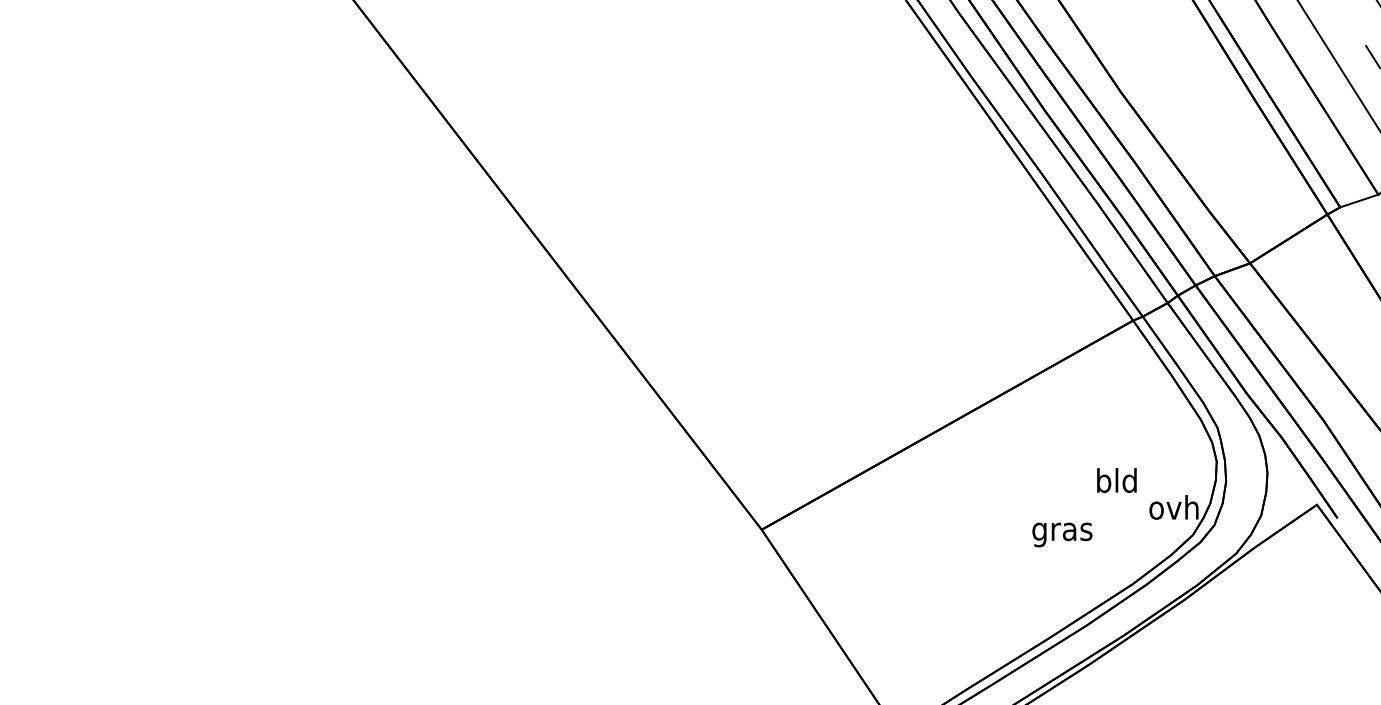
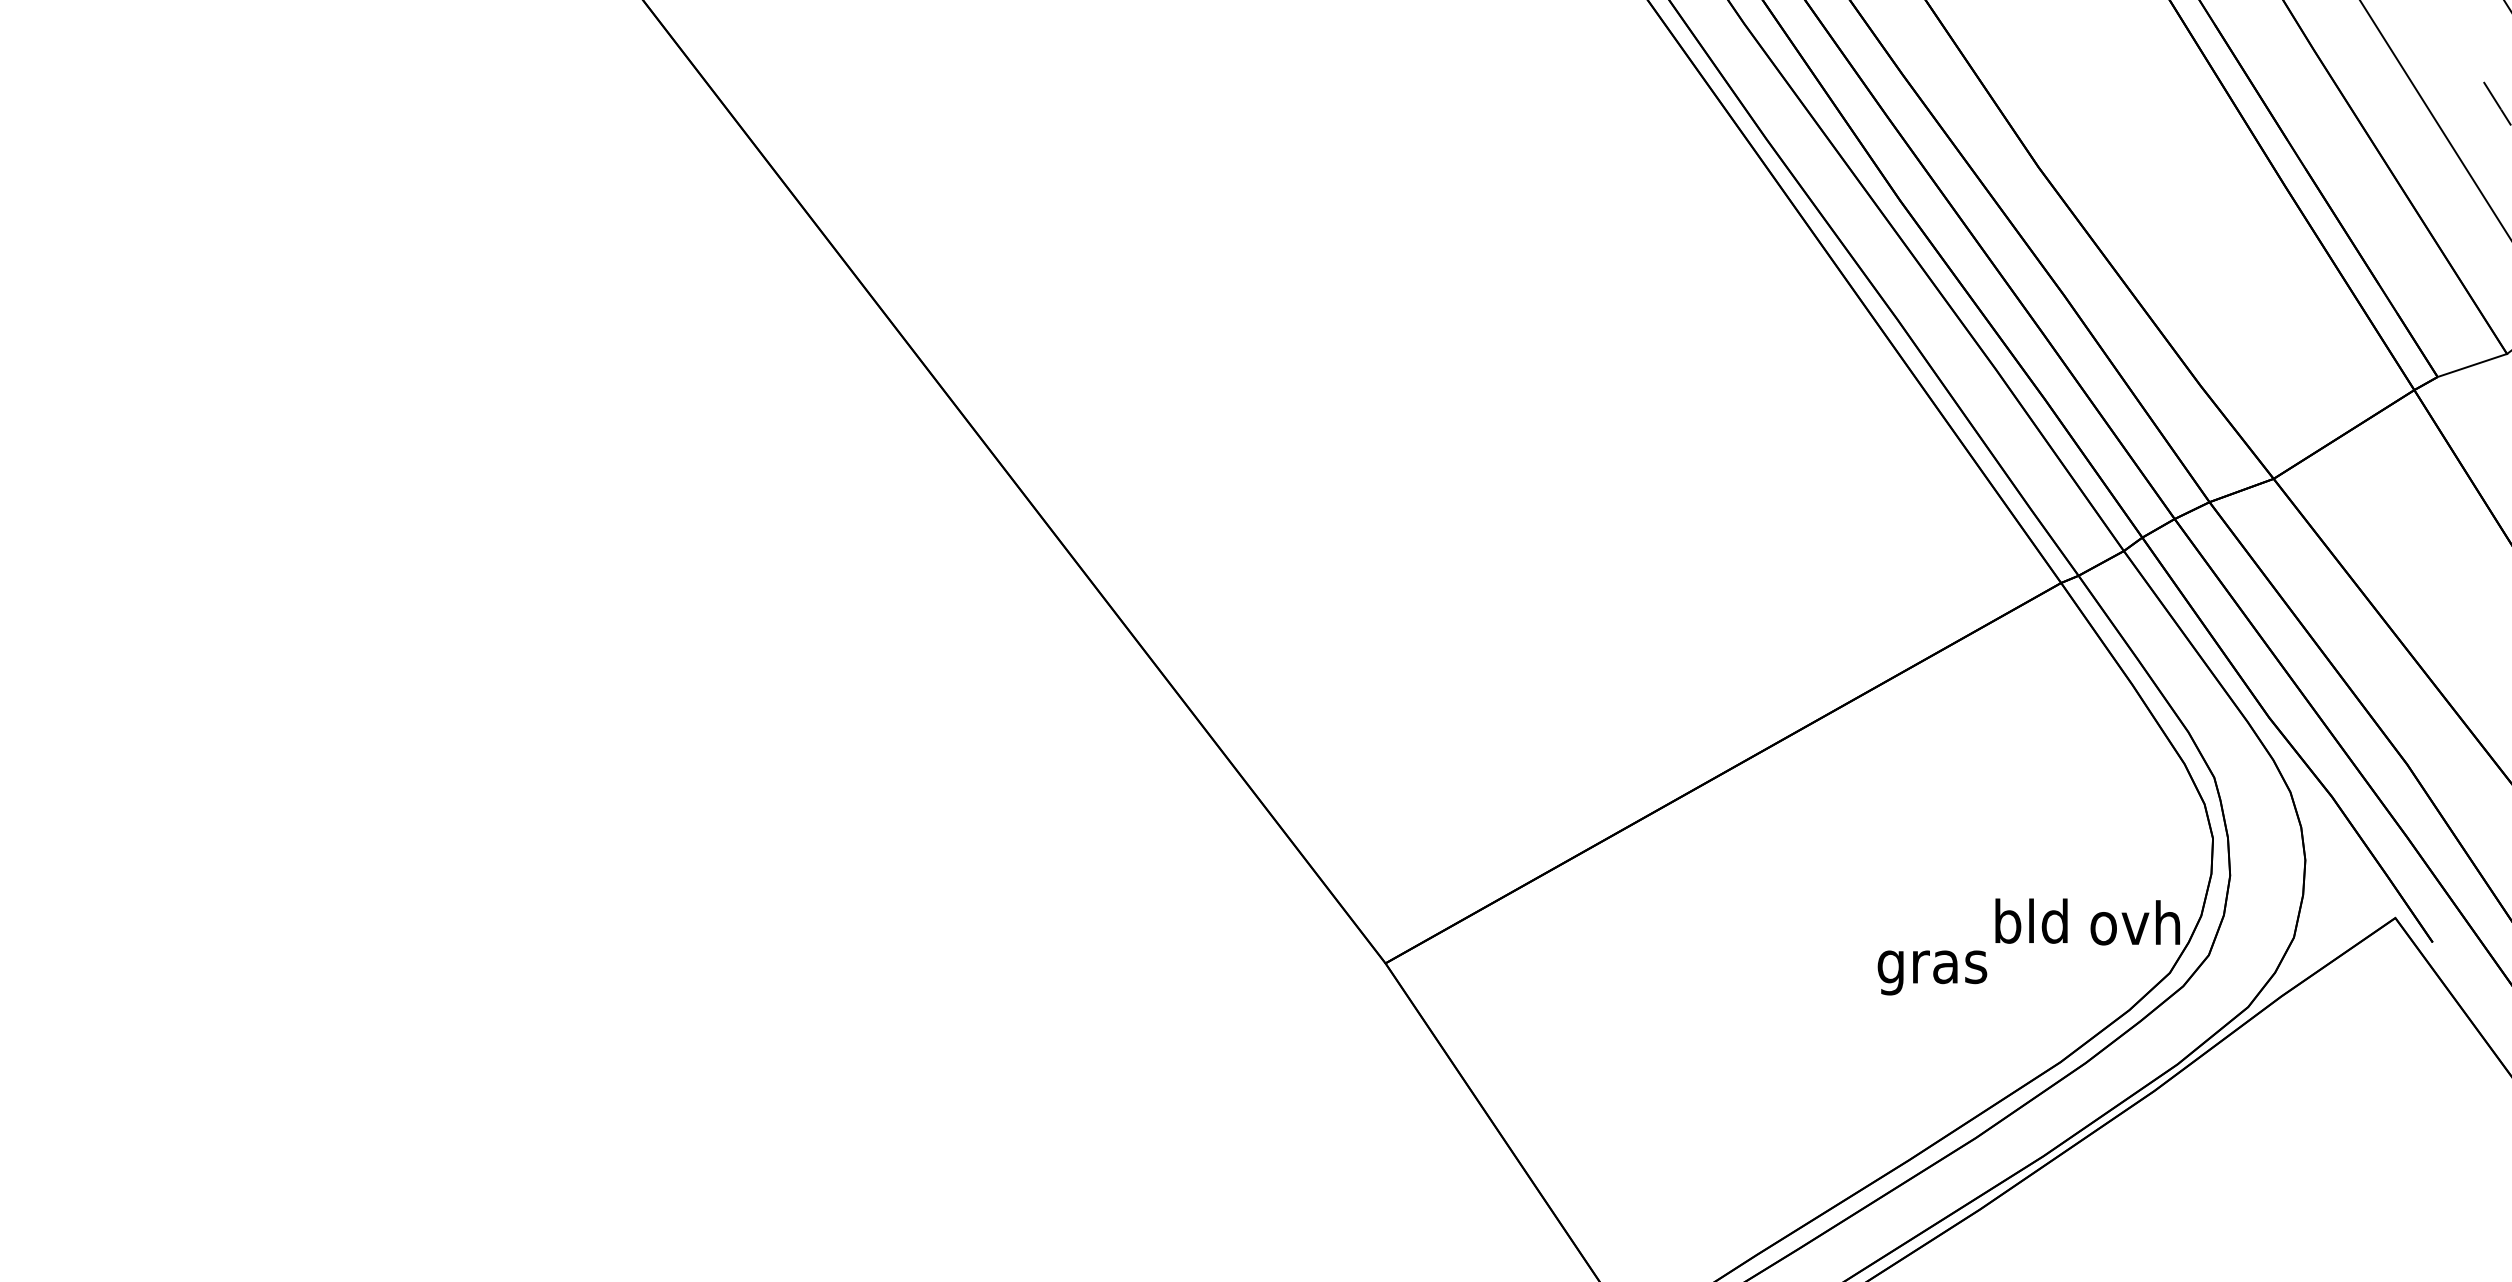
text: (1116, 480) -> (2030, 921), moved

